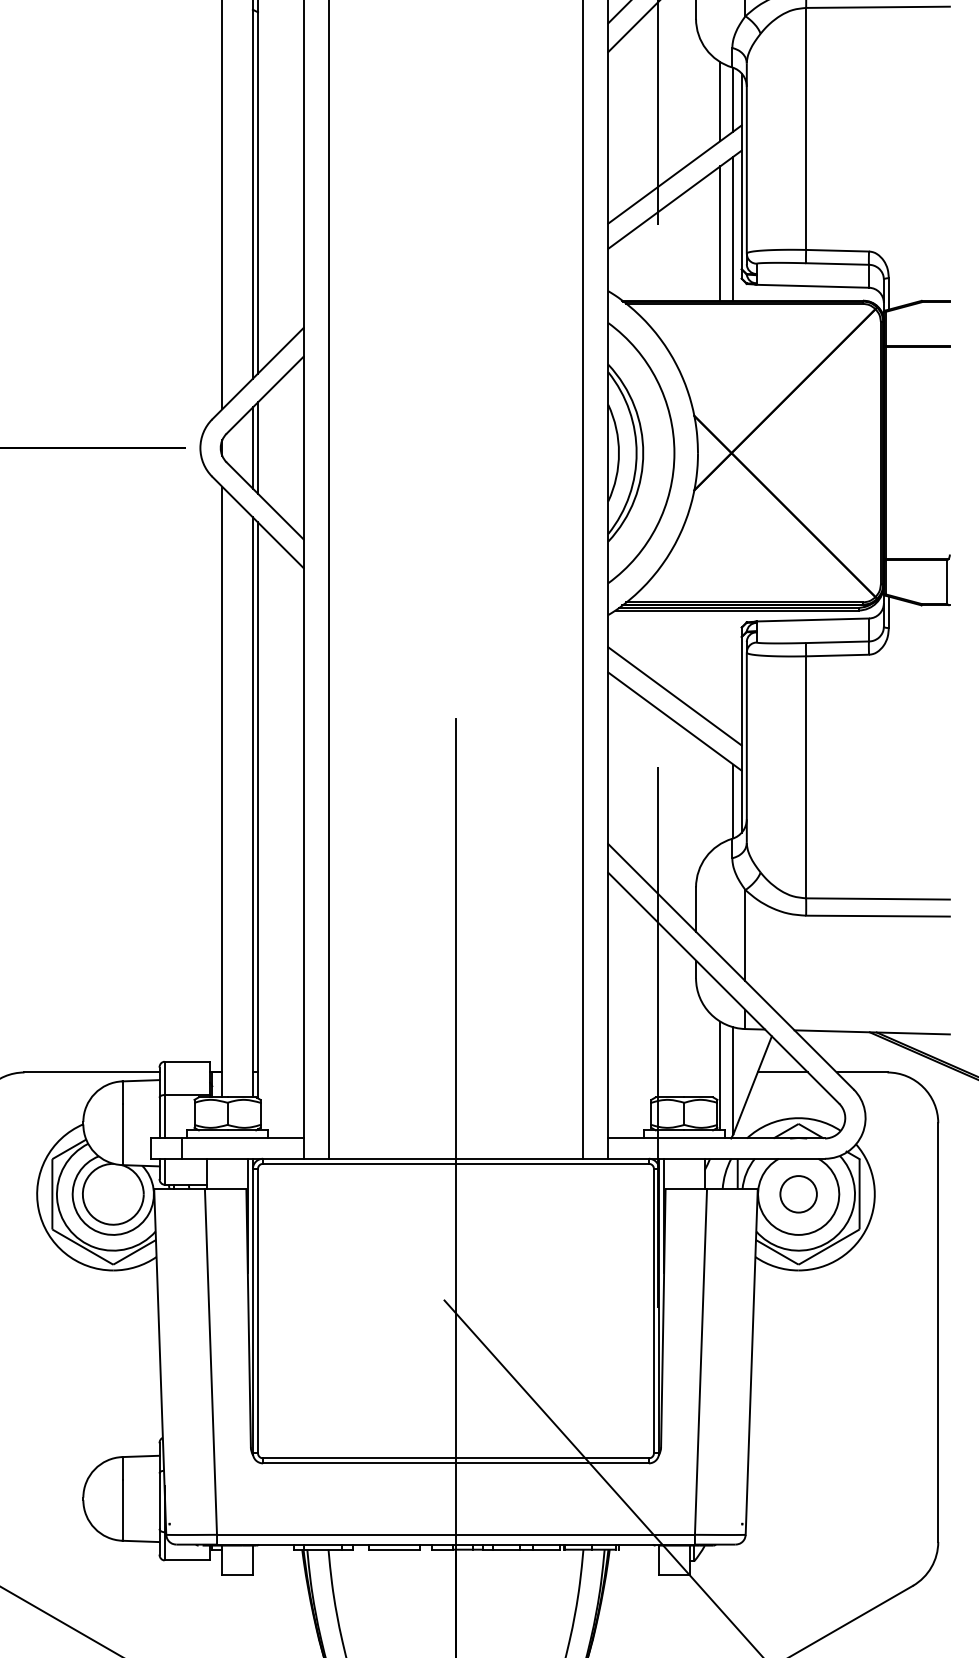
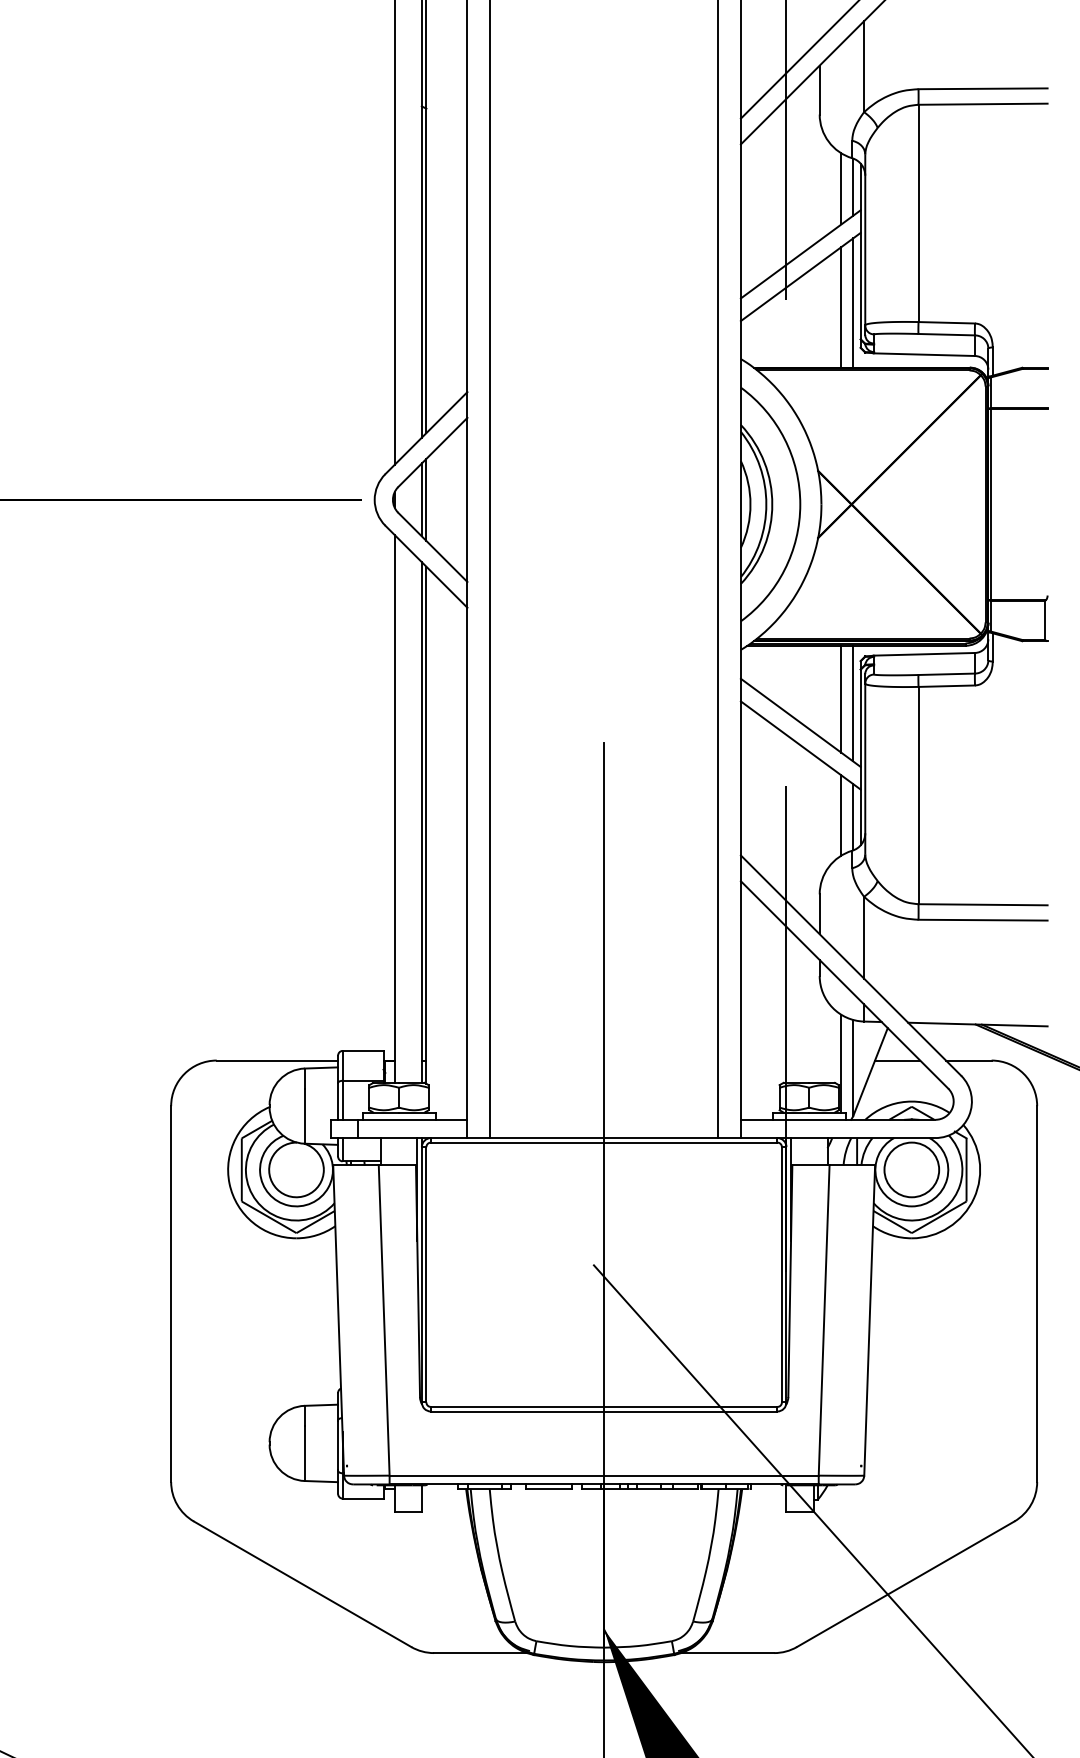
line: (720, 669) -> (841, 698), added
line: (733, 674) -> (853, 703), added
line: (720, 799) -> (841, 815), added
circle: (798, 1193) -> (911, 1169), size x1.67

